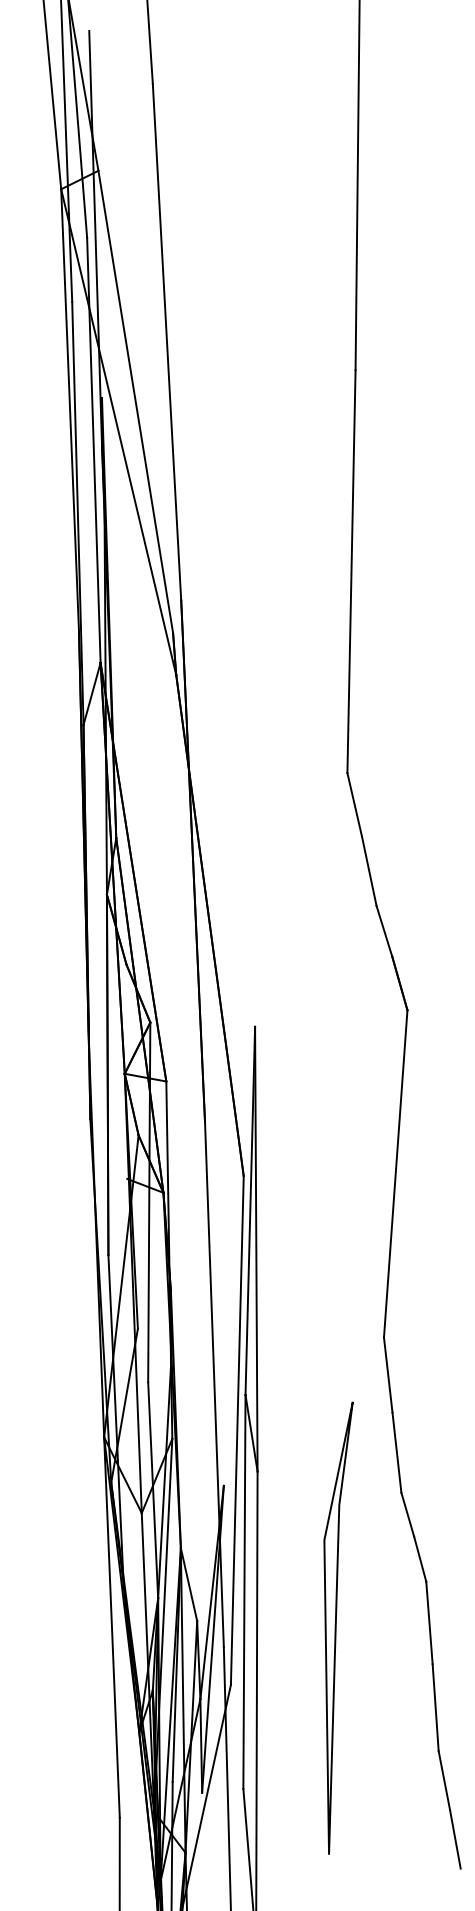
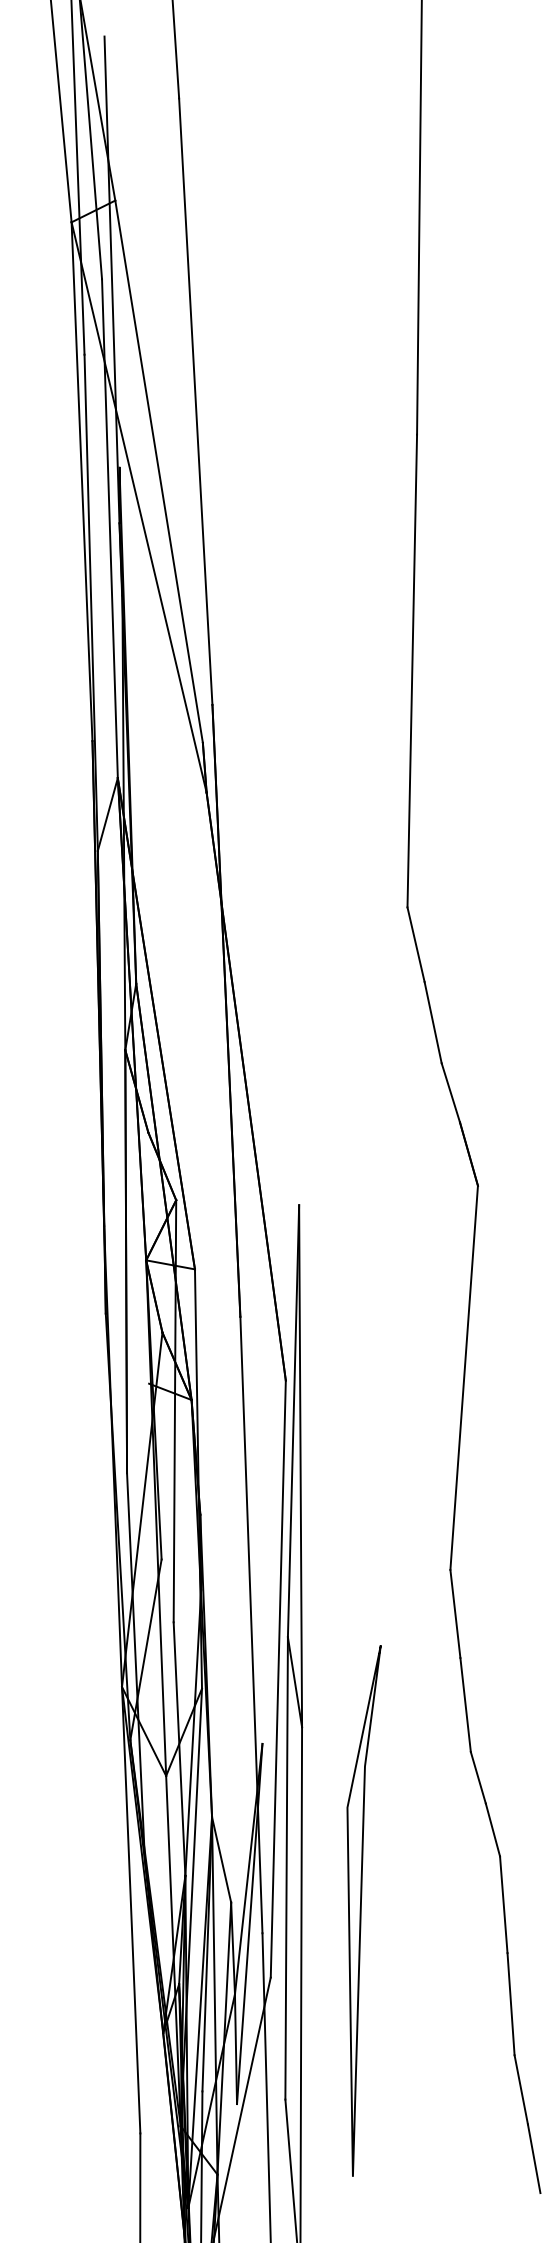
part: (338, 1627) -> (363, 1910), moved

